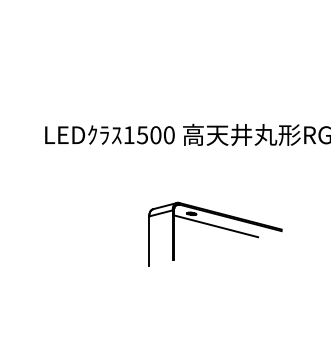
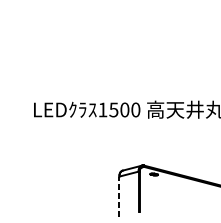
line: (215, 226) -> (173, 184), removed
line: (149, 241) -> (119, 197), solid -> dashed

